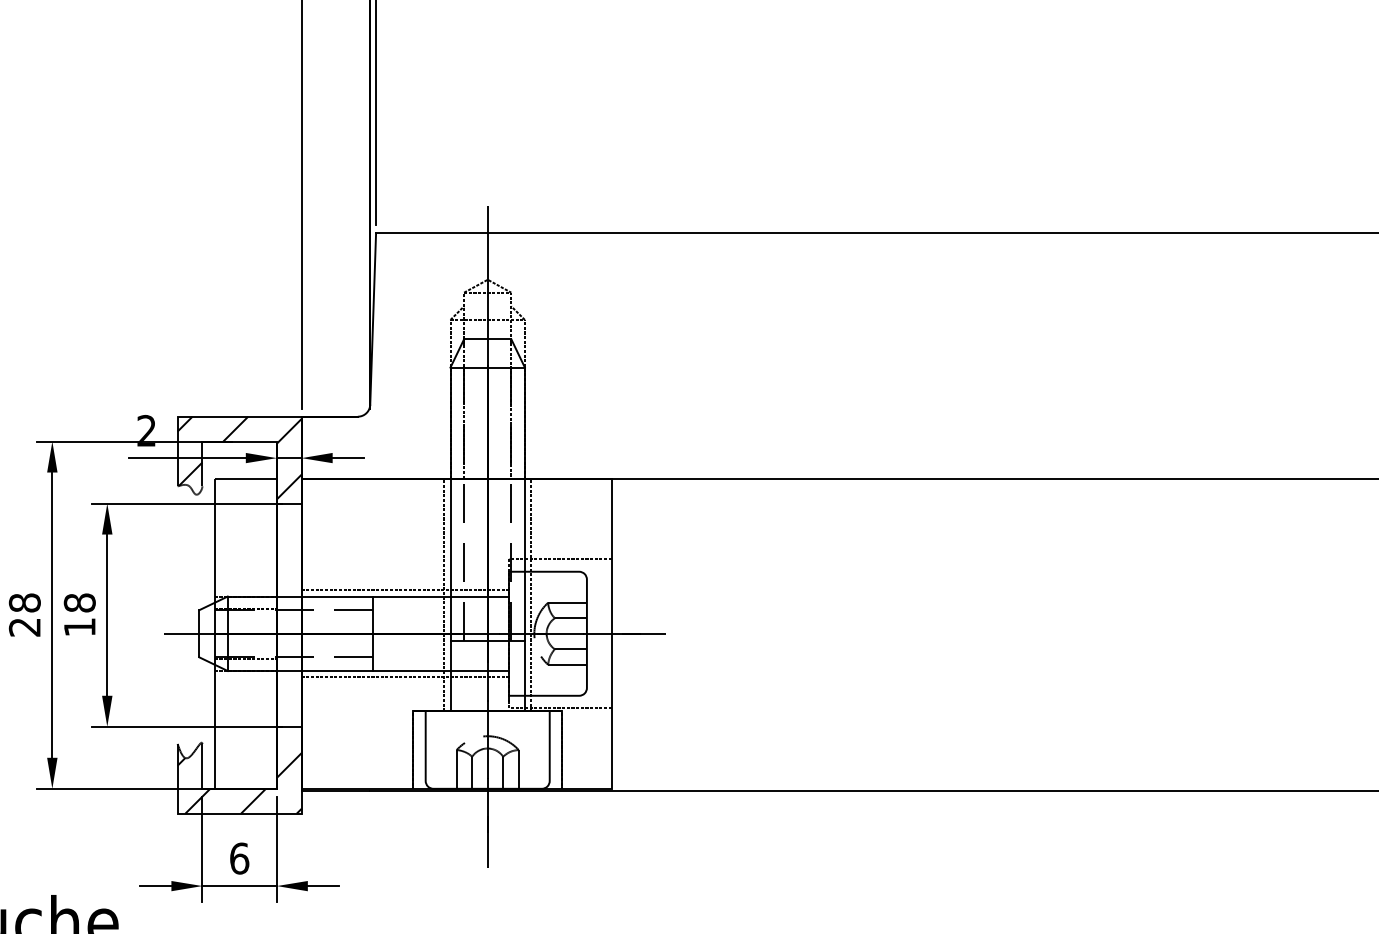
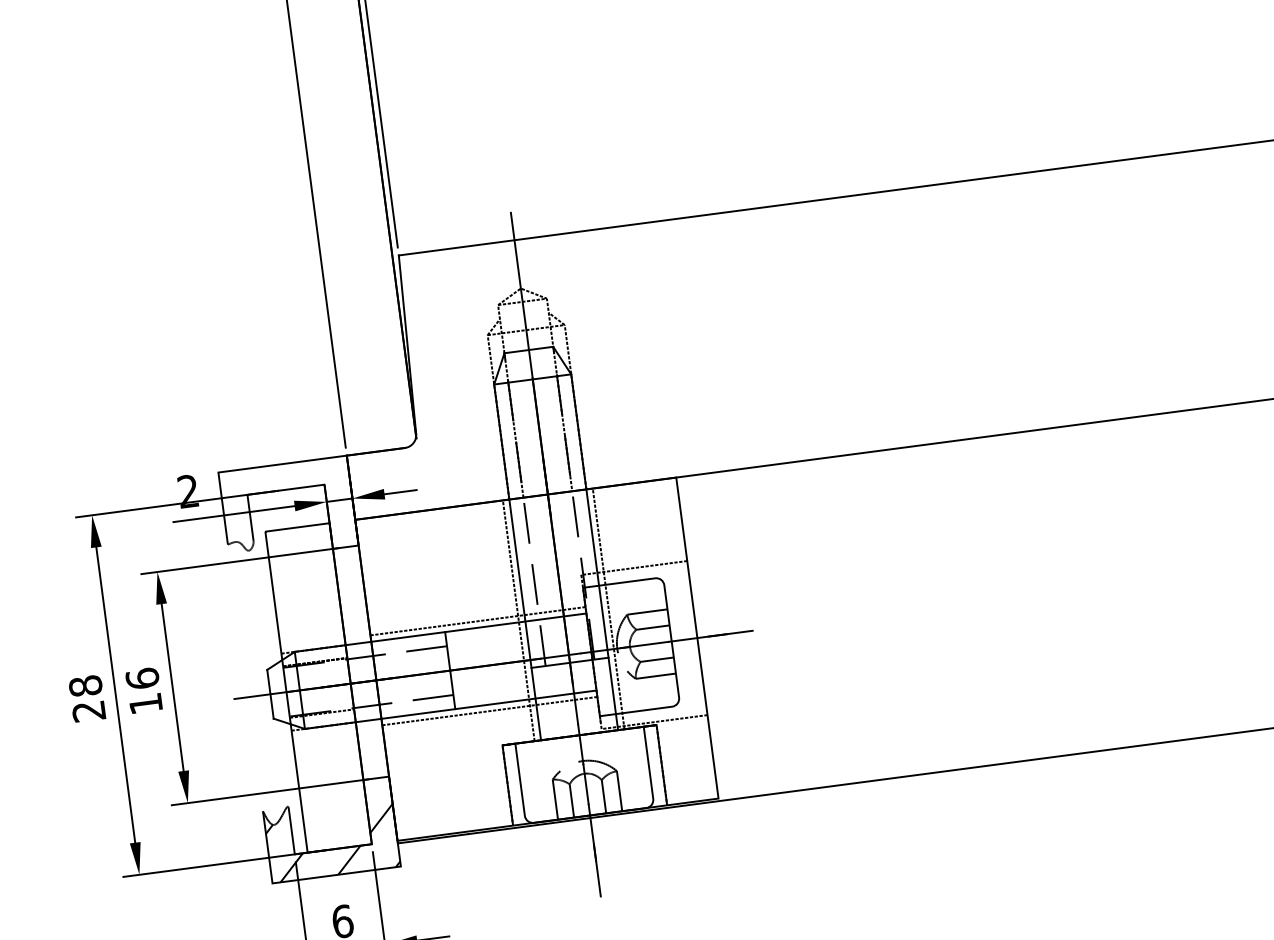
hatch: (239, 457) -> (288, 506), removed
text: (79, 602) -> (142, 678), 18 -> 16

